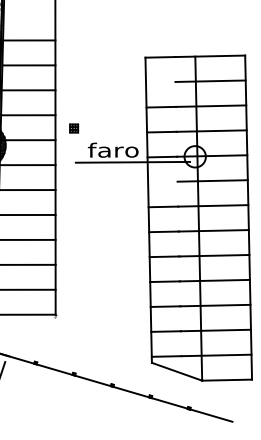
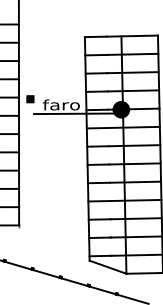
line: (160, 81) -> (95, 54), added
part: (74, 128) -> (30, 99), moved
fill: (194, 156) -> (120, 109), added
line: (162, 181) -> (97, 127), added

